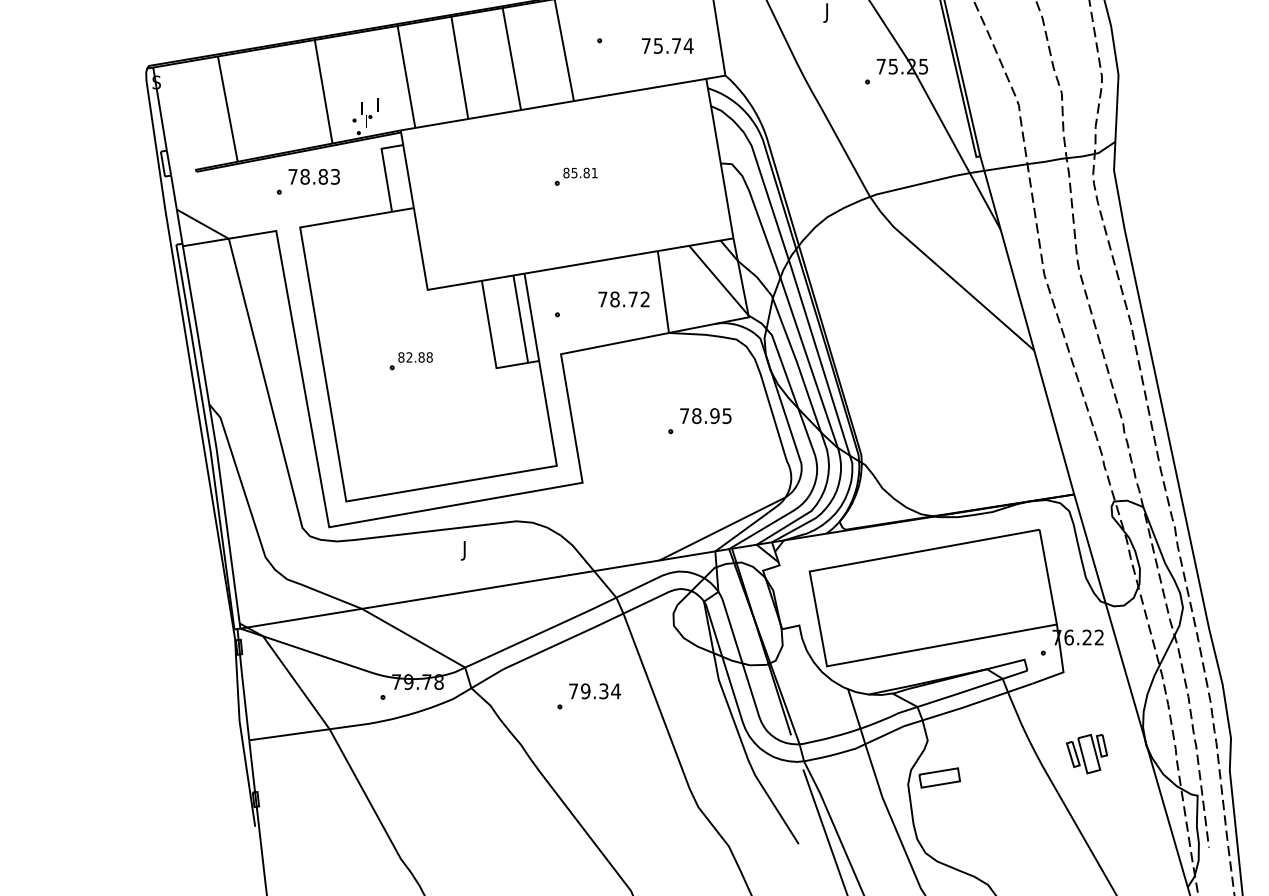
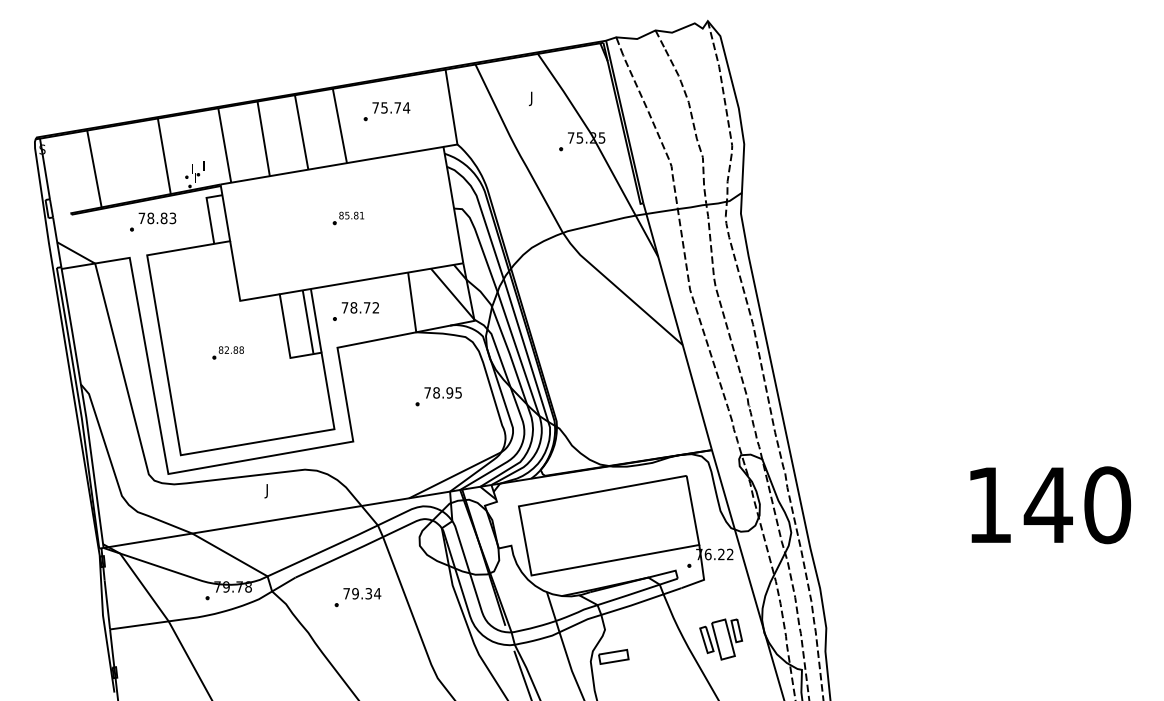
text: (667, 45) -> (391, 107), moved
text: (622, 299) -> (359, 307), moved
part: (1087, 754) -> (721, 639), size x1.43

